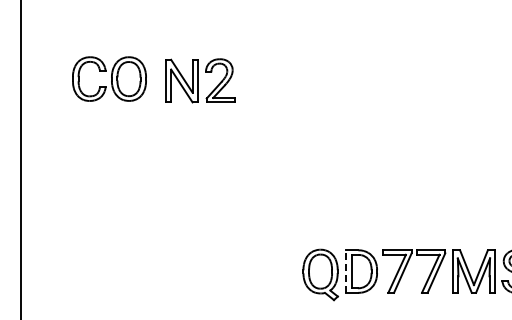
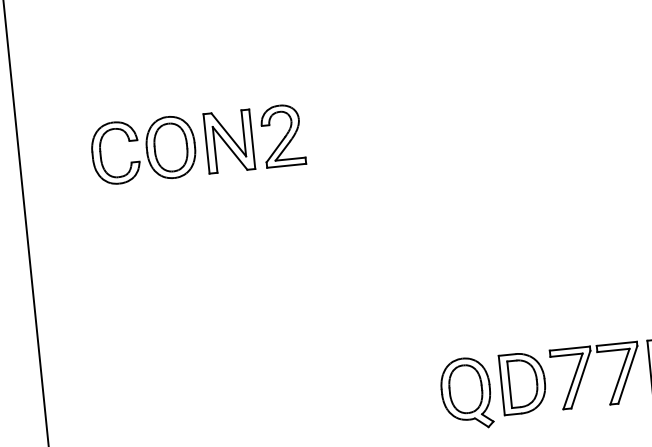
part: (200, 80) -> (255, 138), moved
line: (346, 271) -> (501, 385), dashed -> solid

